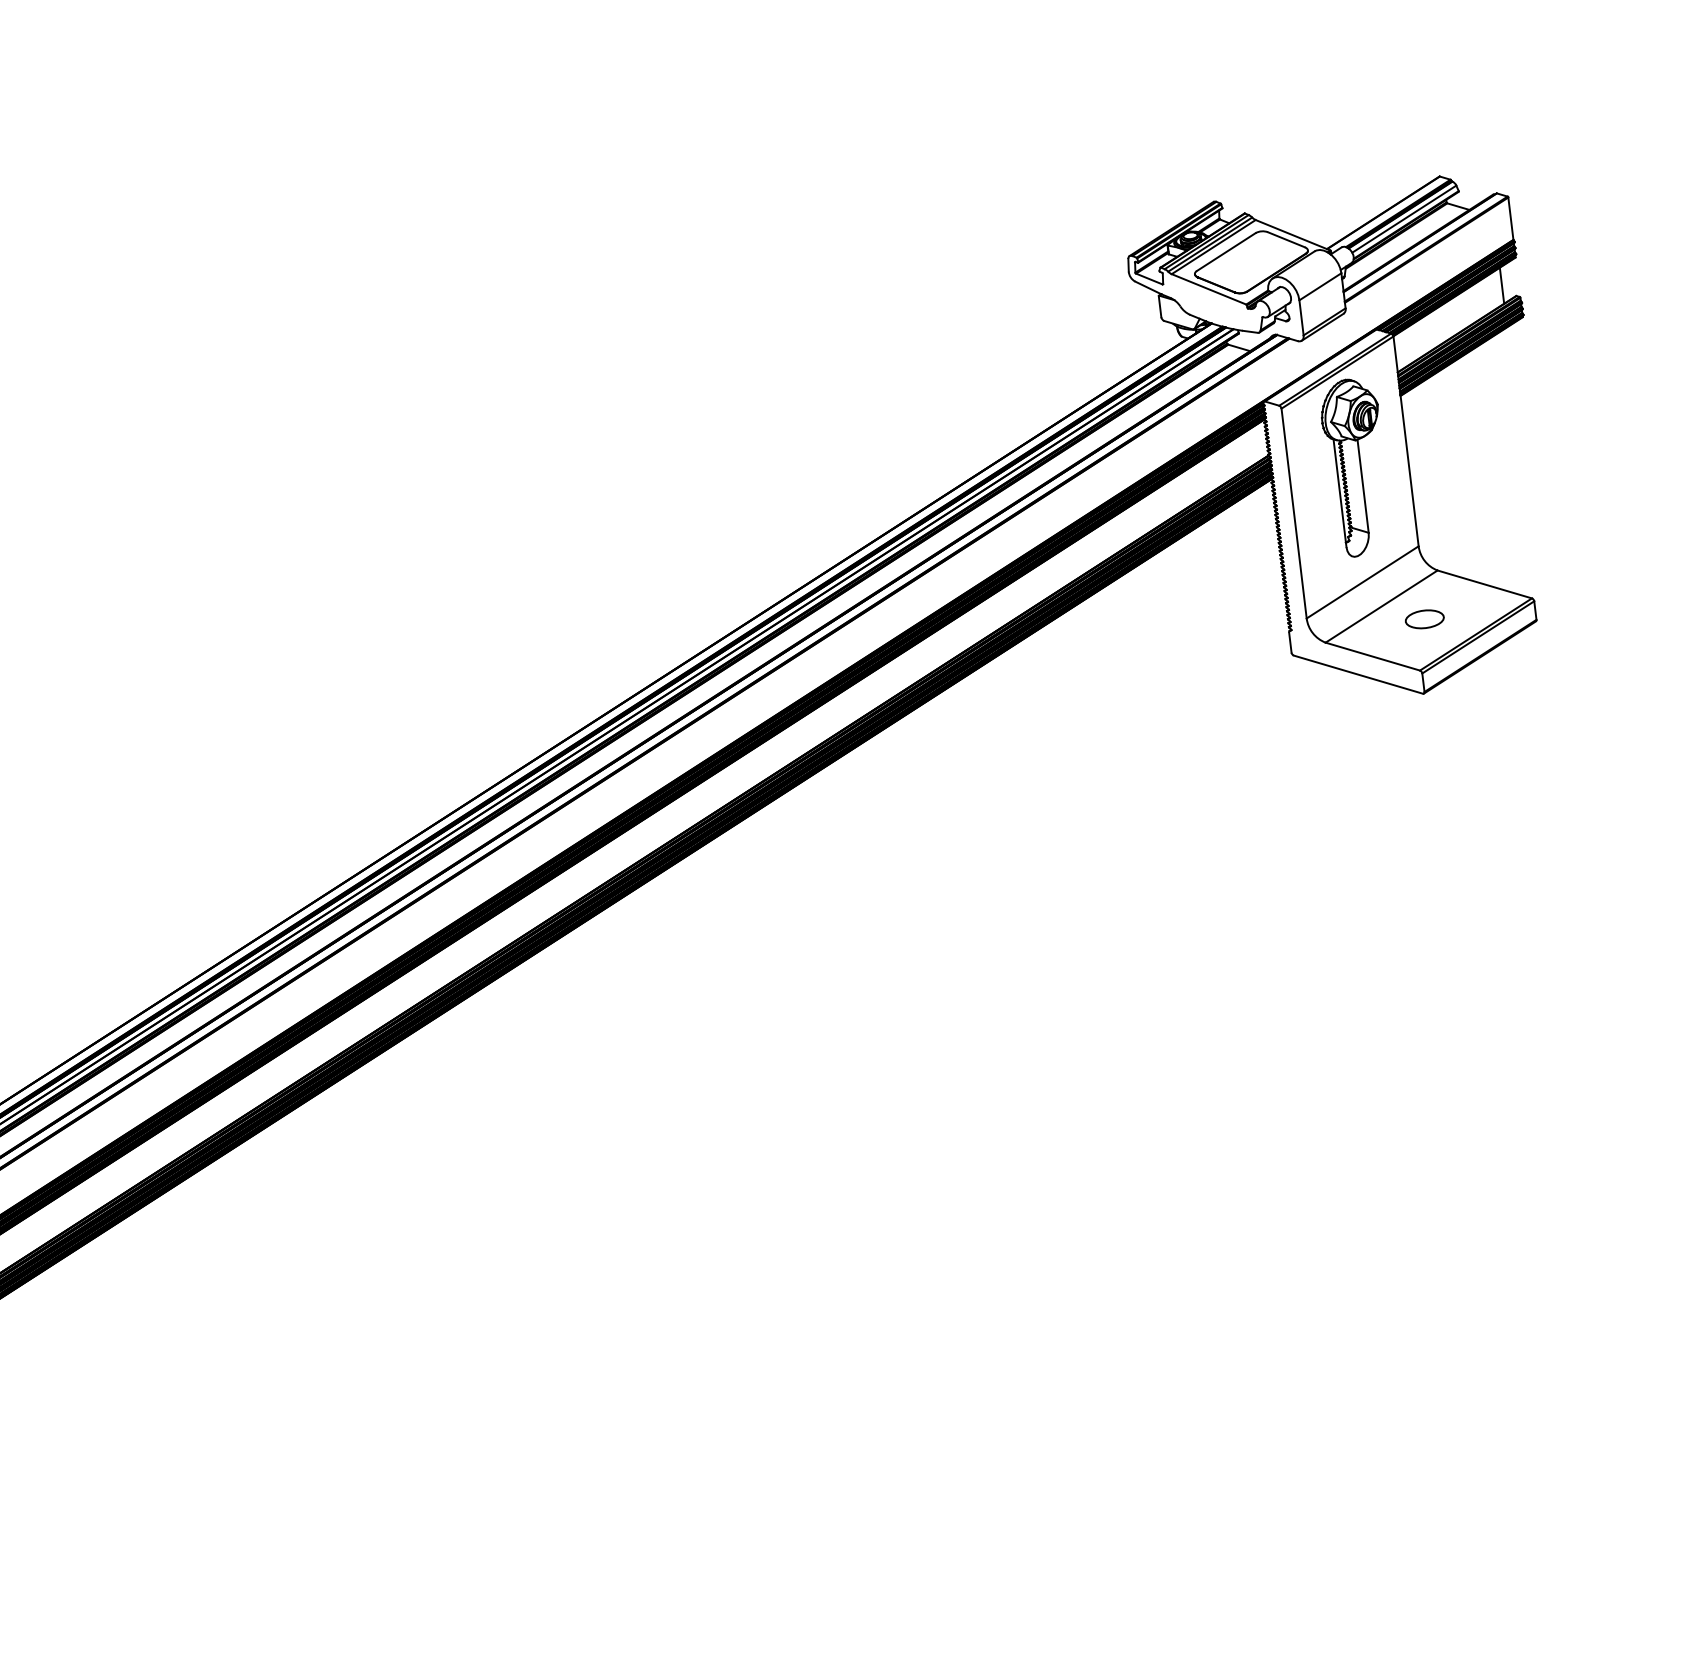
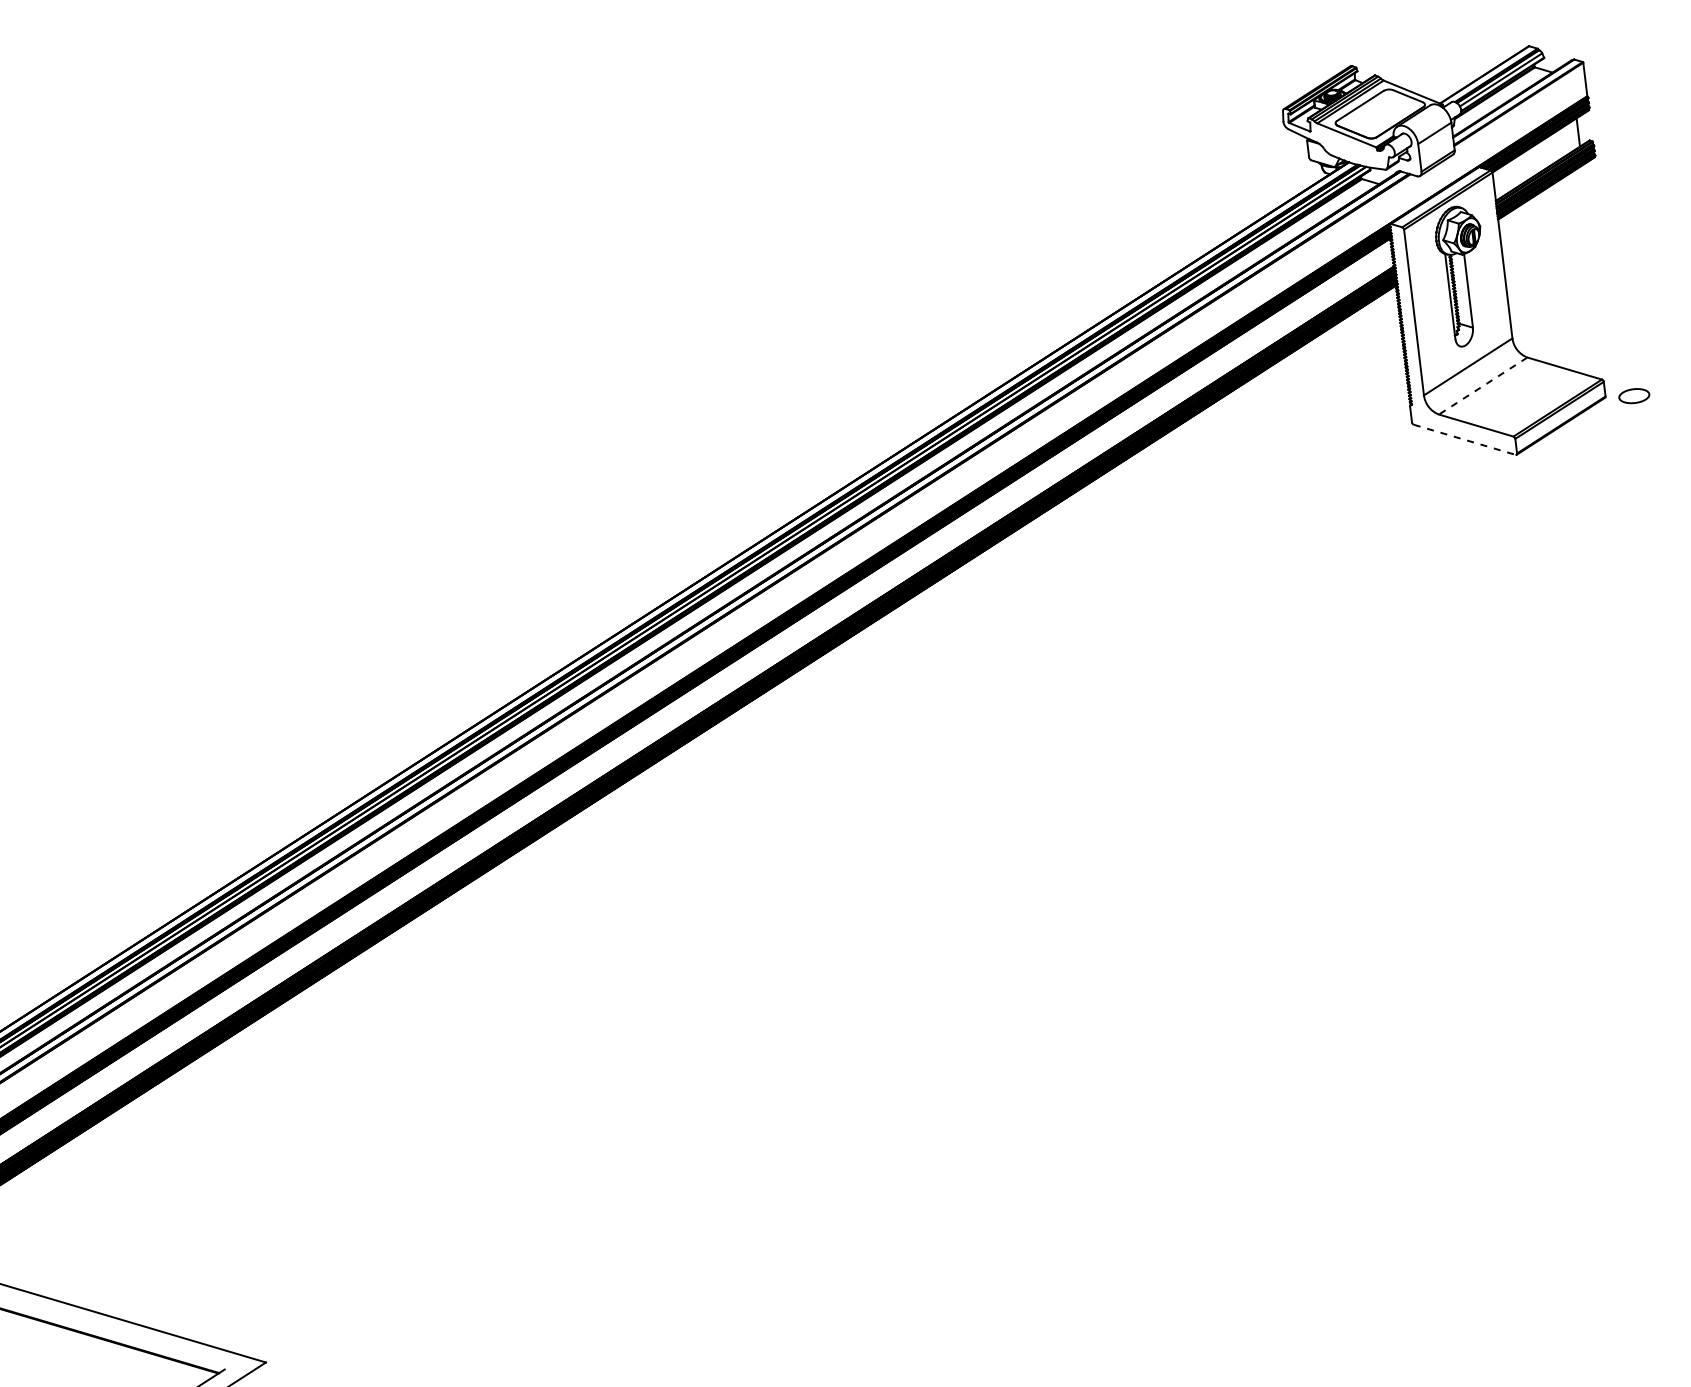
line: (1382, 607) -> (1483, 386), solid -> dashed
part: (1425, 619) -> (1634, 396), moved
line: (1359, 674) -> (1465, 439), solid -> dashed

